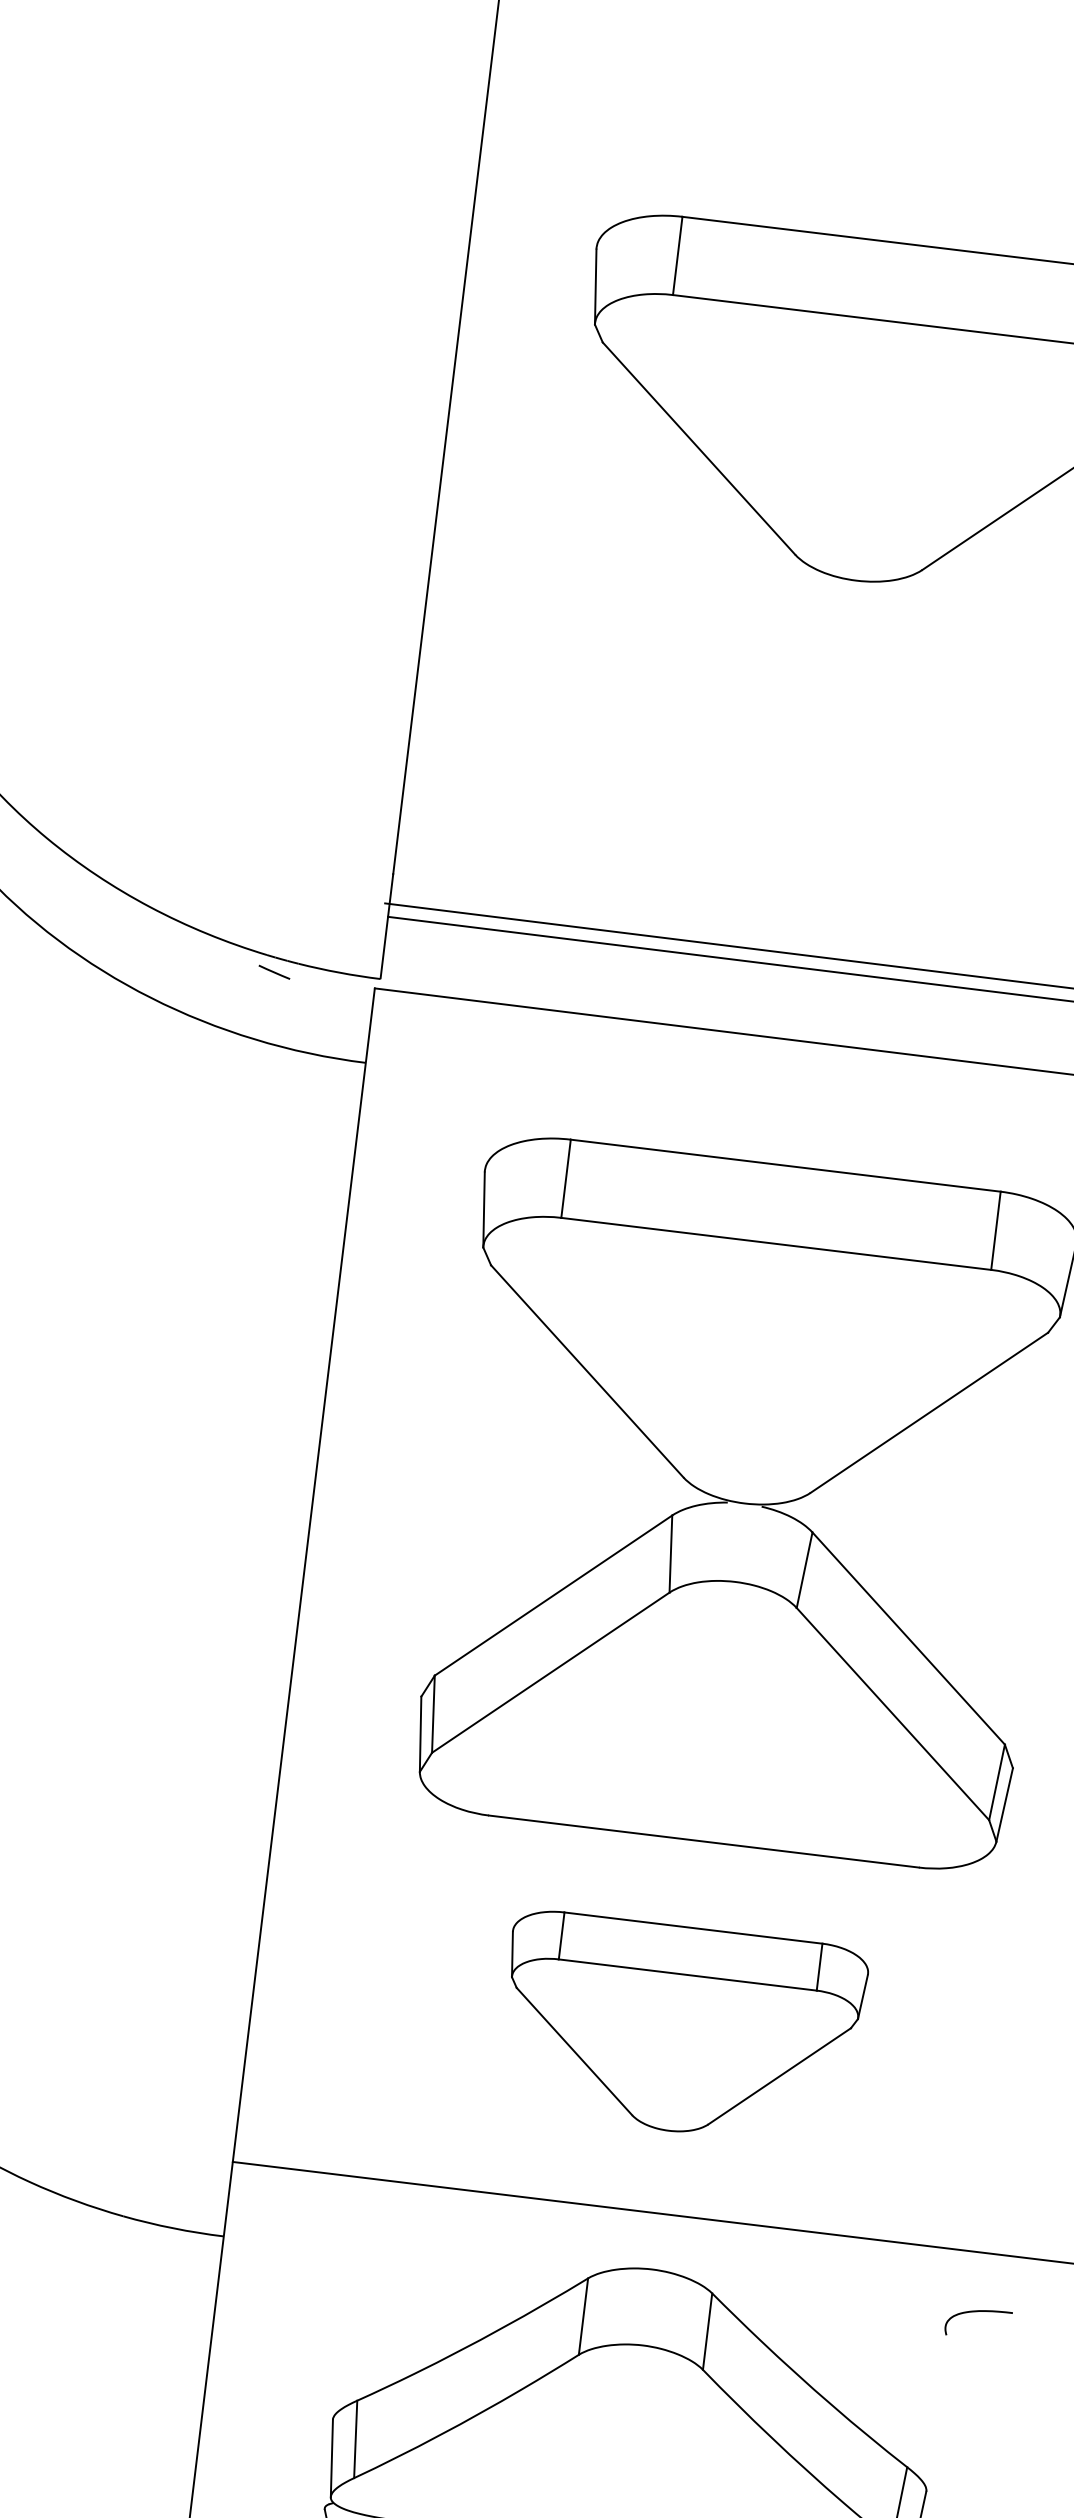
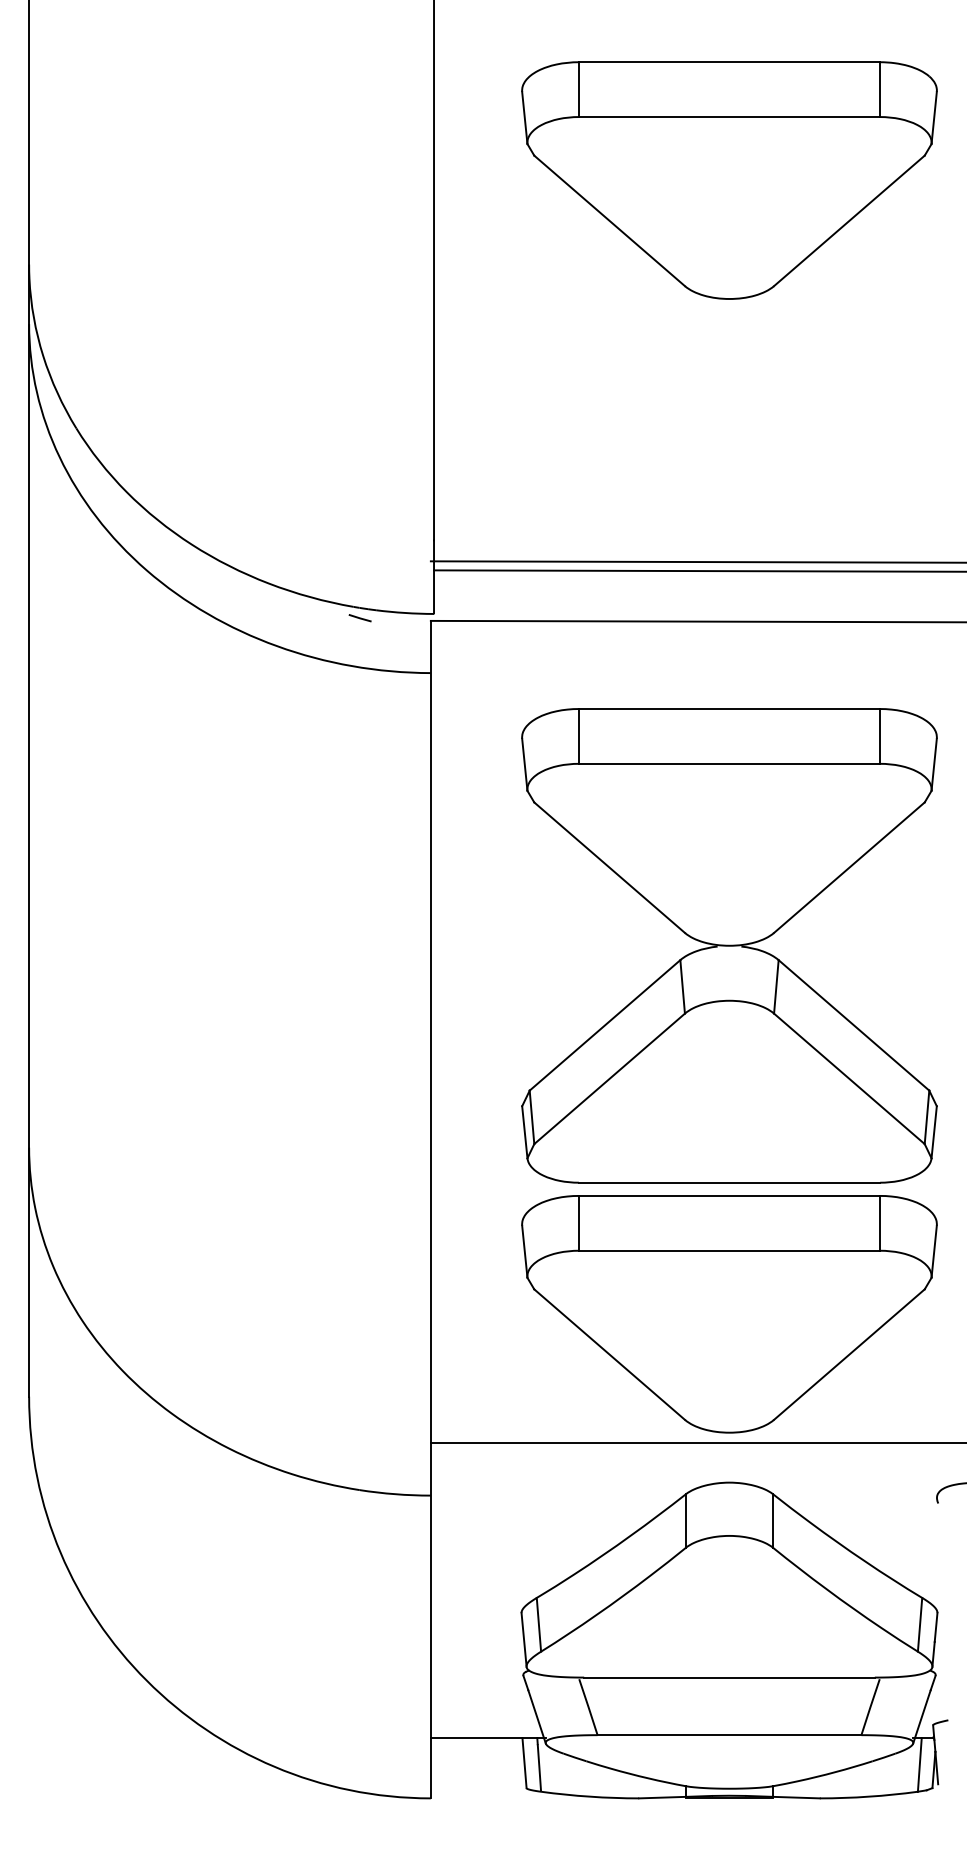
part: (681, 2029) -> (729, 1314), size x1.67

